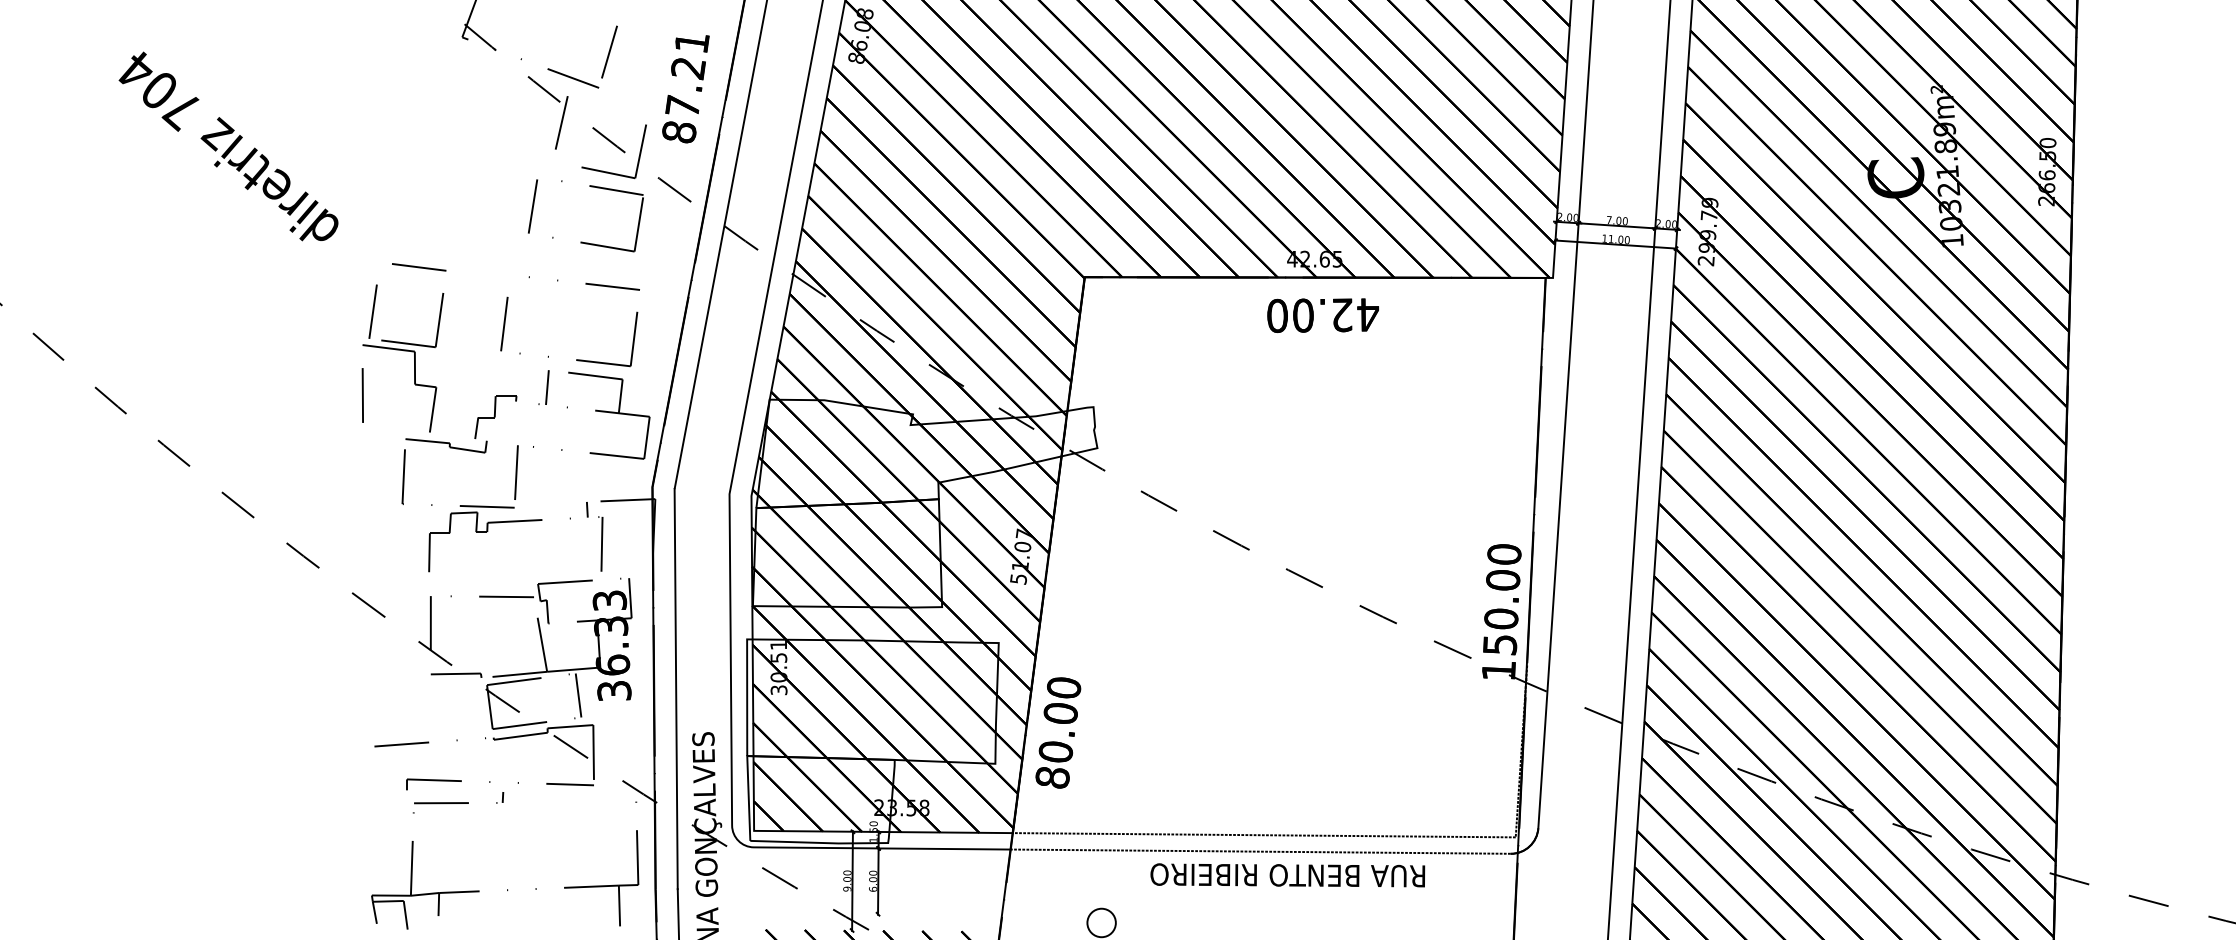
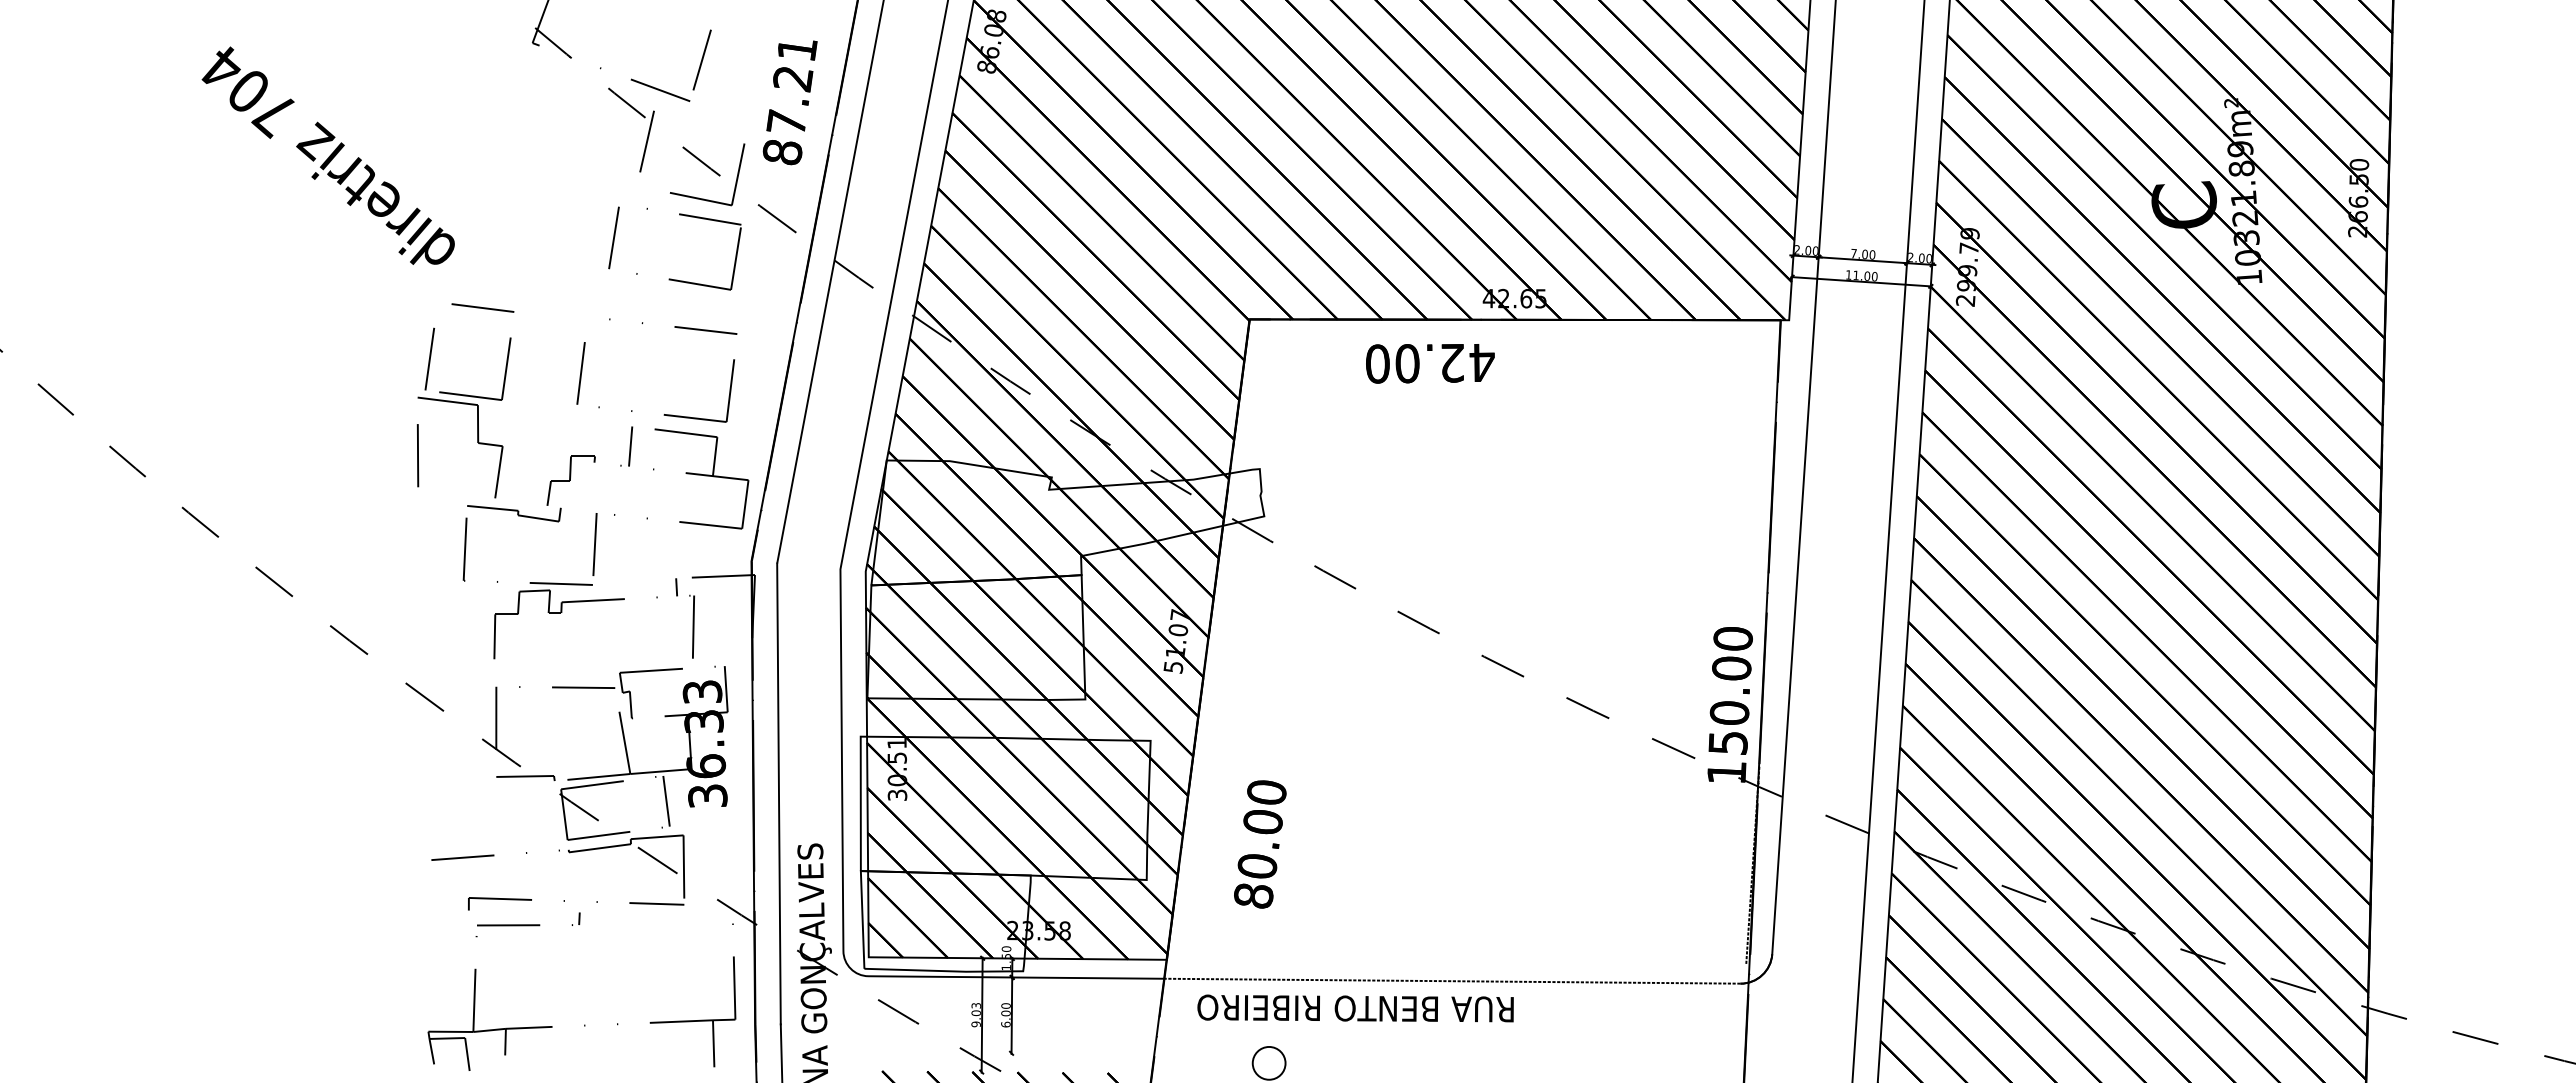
text: (227, 146) -> (327, 155), moved
text: (1323, 315) -> (1430, 363), moved
text: (1058, 733) -> (1260, 844), moved
line: (1264, 834) -> (1456, 961), removed
text: (846, 872) -> (975, 1005), 9.00 -> 9.03
text: (1287, 875) -> (1355, 1008), moved

